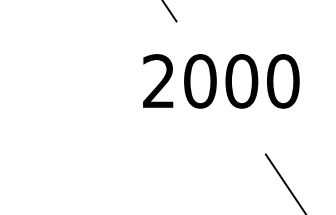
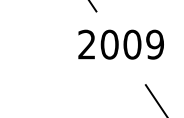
text: (283, 81) -> (155, 44), 2000 -> 2009

